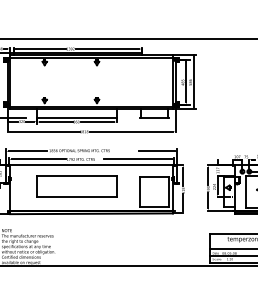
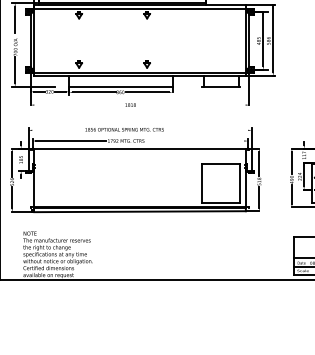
line: (44, 131) -> (78, 104), removed
line: (130, 131) -> (190, 104), removed
line: (27, 151) -> (56, 130), removed
line: (156, 151) -> (224, 130), removed
line: (137, 159) -> (199, 141), removed
part: (76, 186) -> (120, 176), removed

